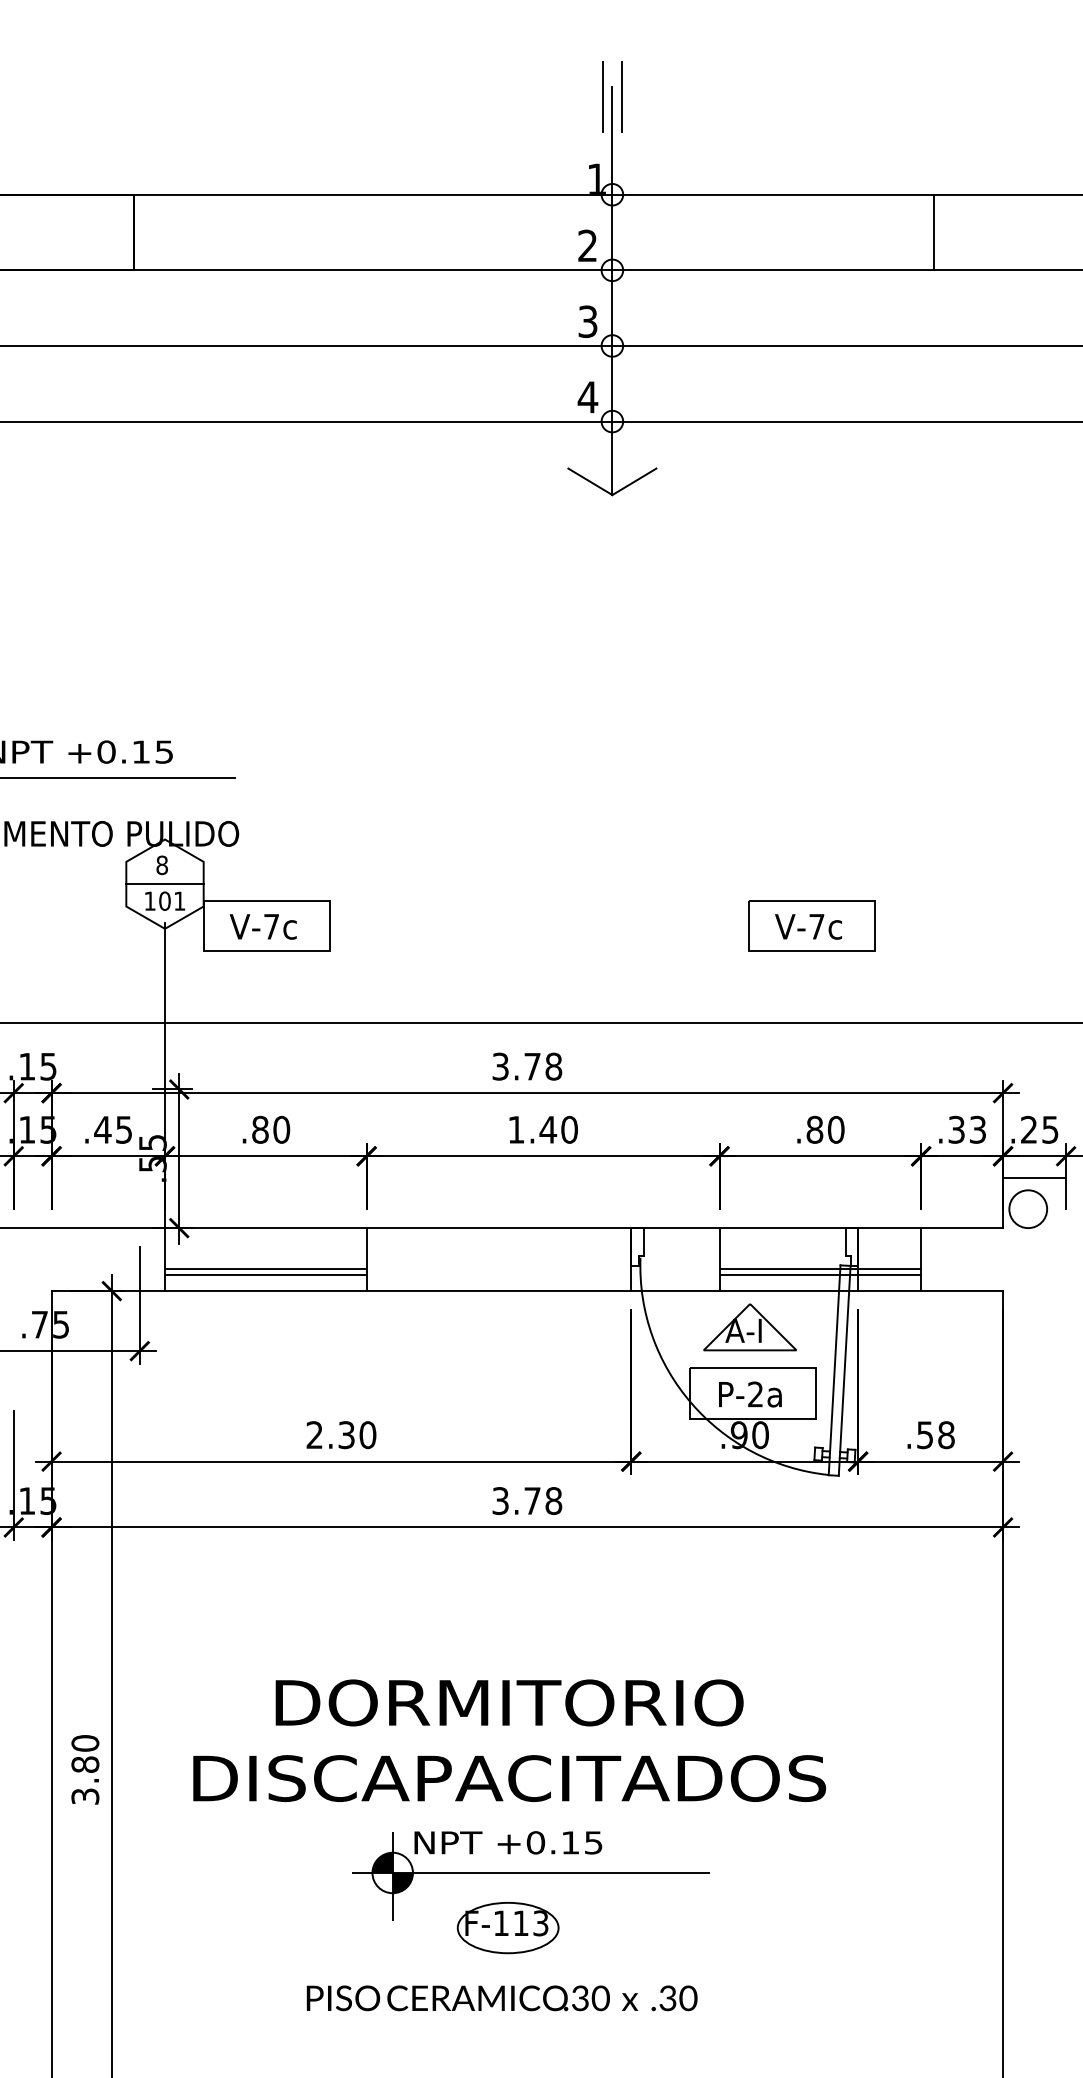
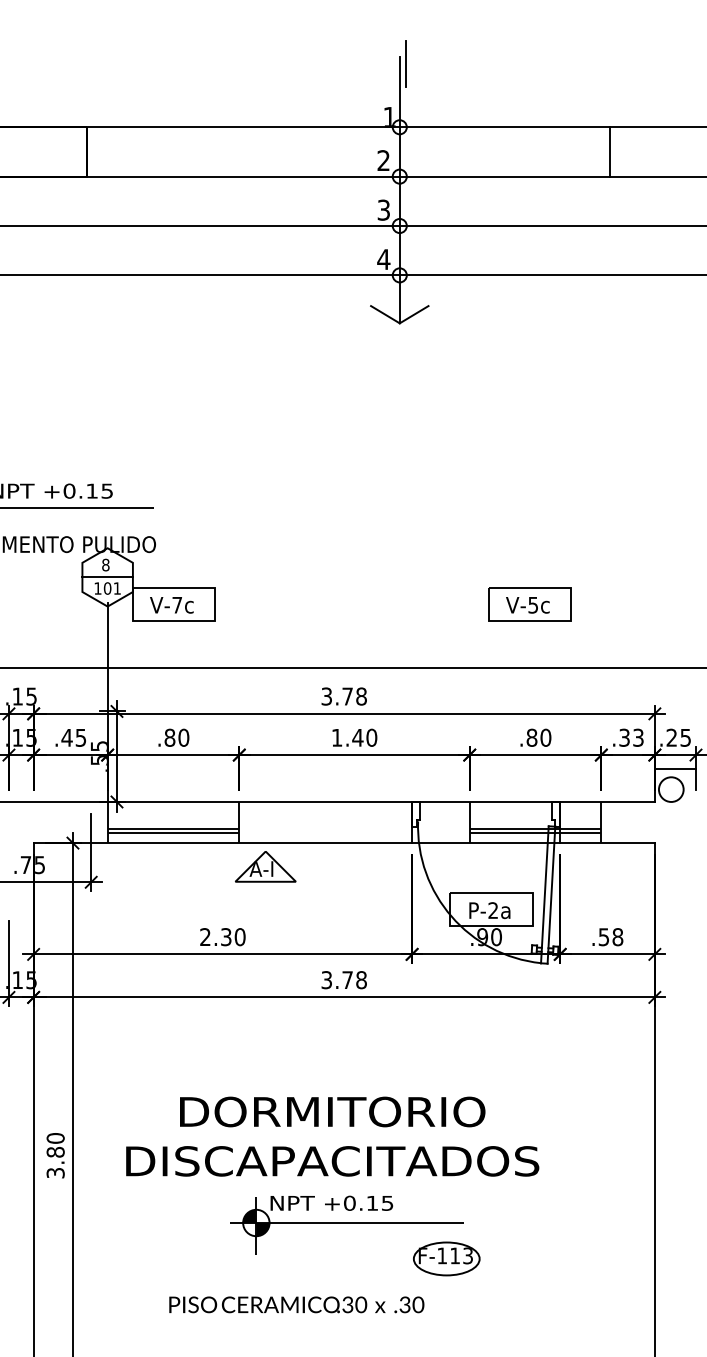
line: (602, 97) -> (393, 63), removed
text: (817, 927) -> (533, 605), V-7c -> V-5c
part: (749, 1326) -> (265, 866), moved
part: (507, 1927) -> (446, 1258), moved
text: (501, 1997) -> (296, 1304), moved

